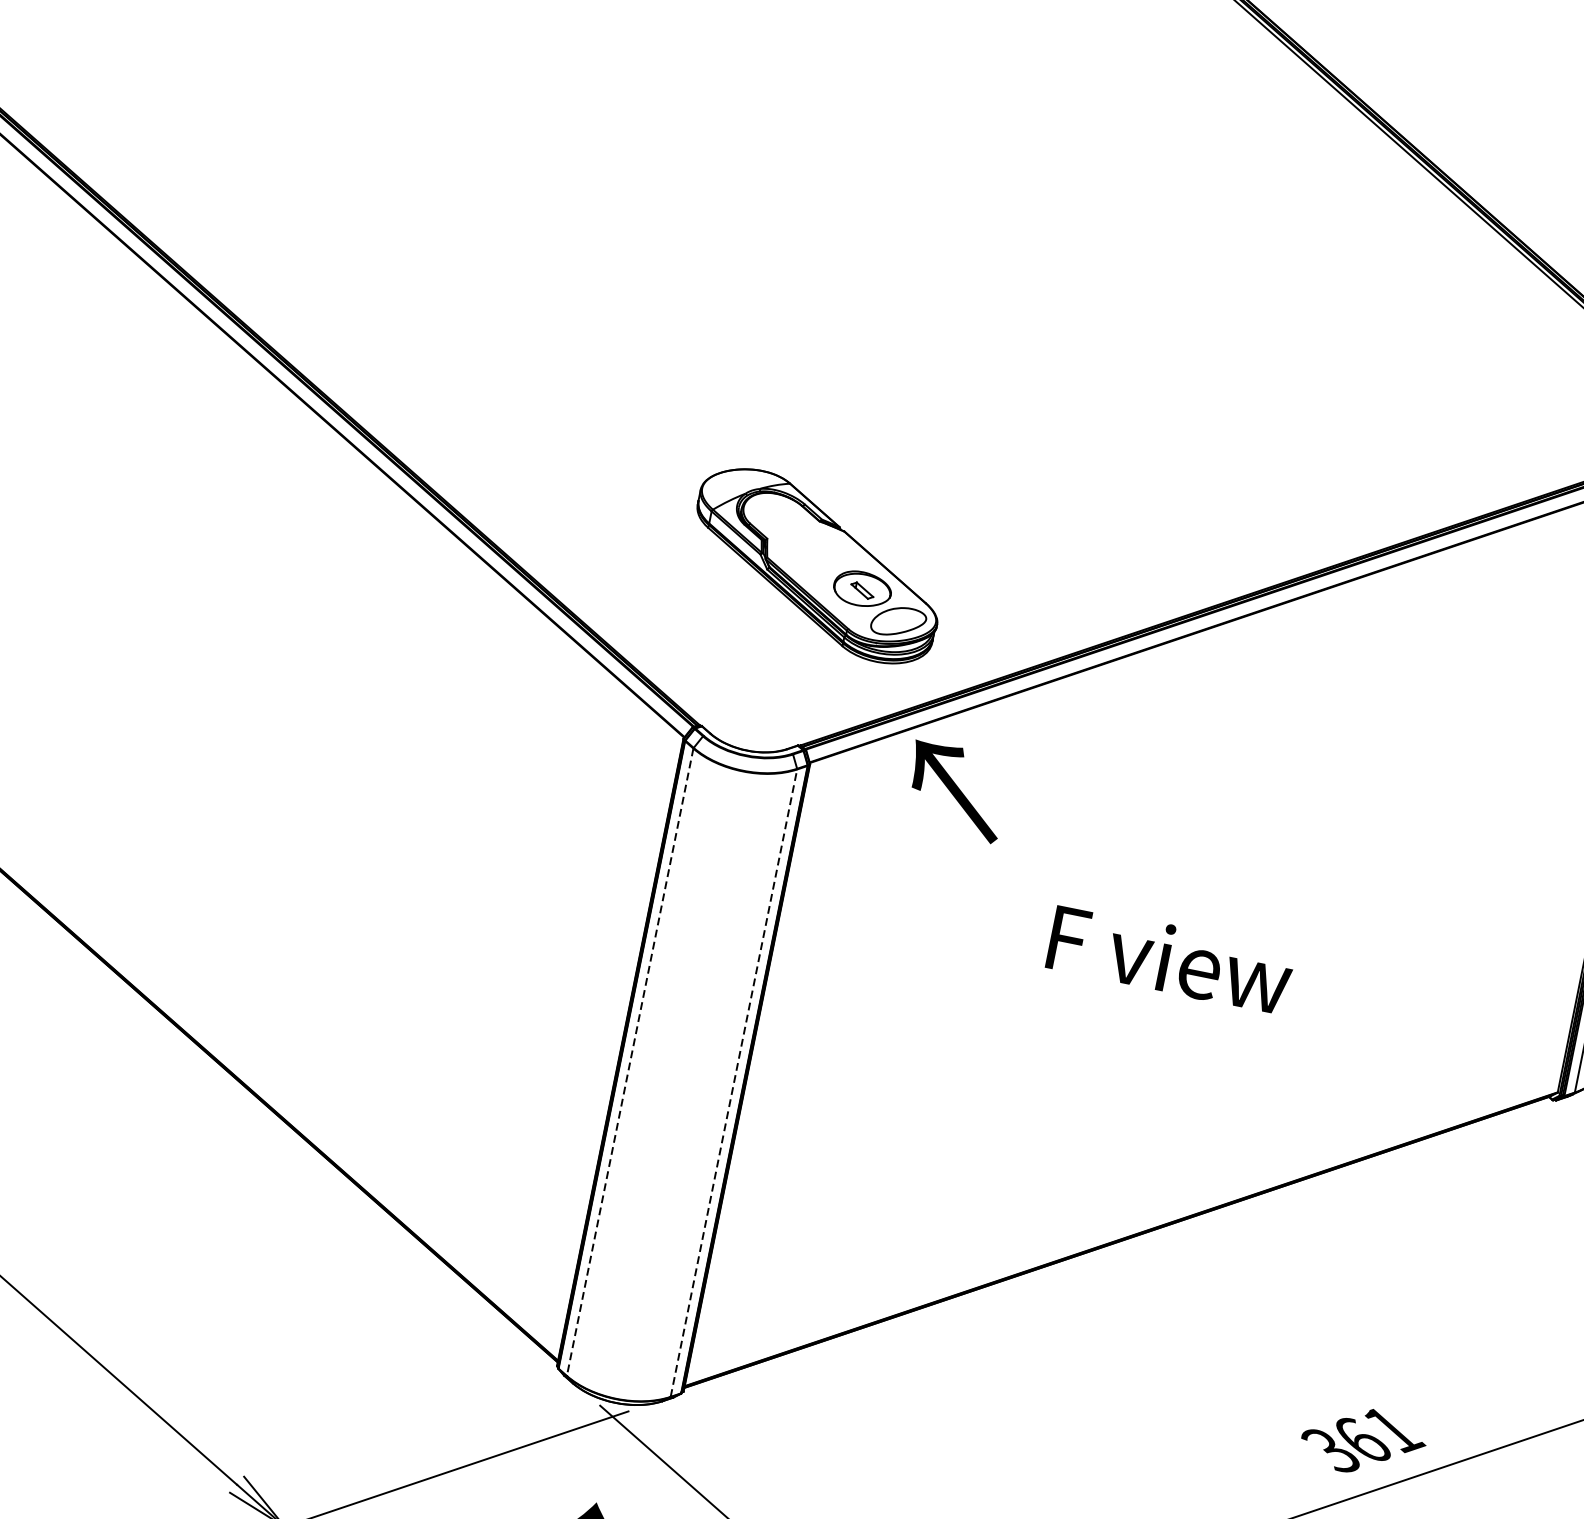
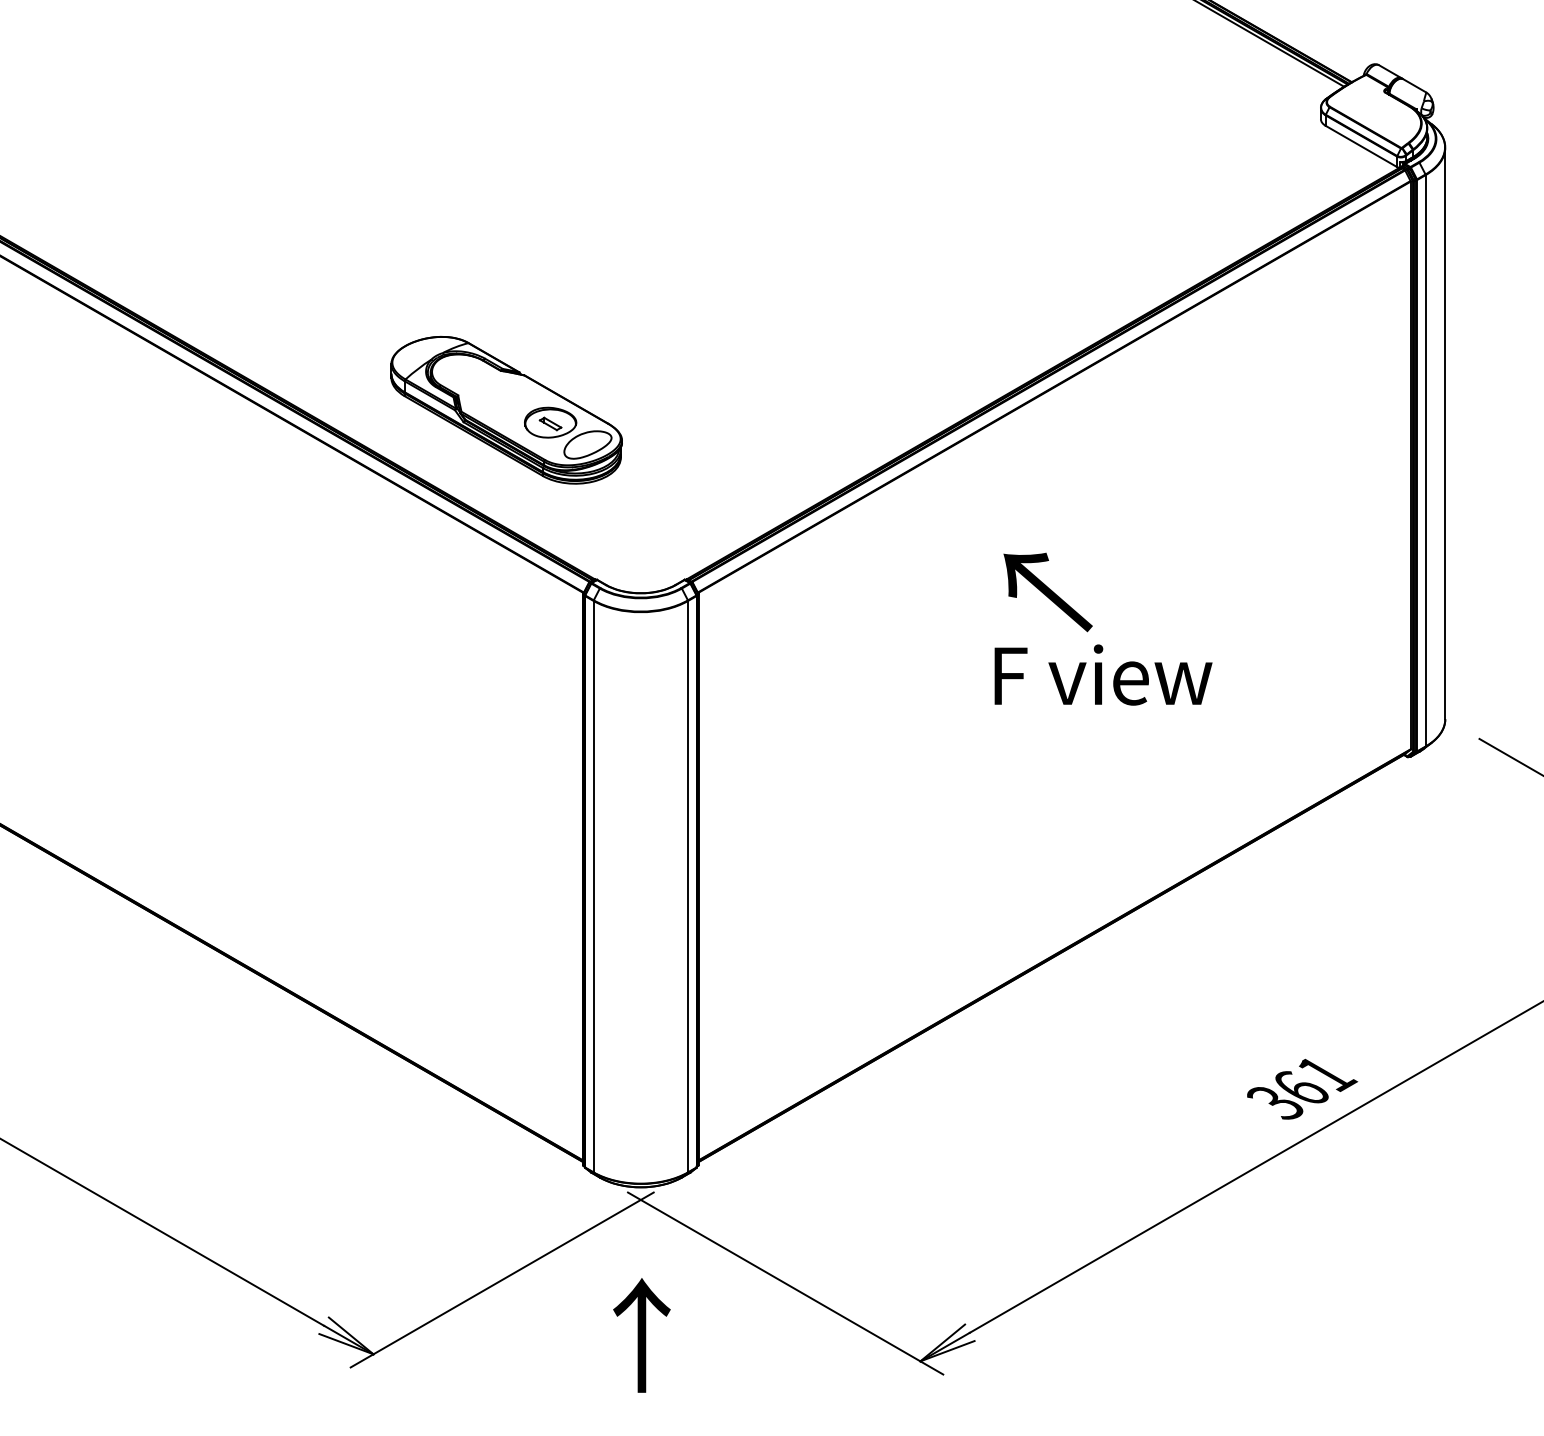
part: (816, 566) -> (506, 410), moved
text: (955, 791) -> (1047, 592), moved
text: (1170, 958) -> (1103, 674), moved
line: (630, 1062) -> (593, 886), dashed -> solid
line: (734, 1083) -> (688, 886), dashed -> solid

